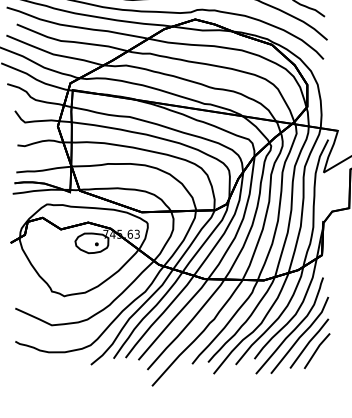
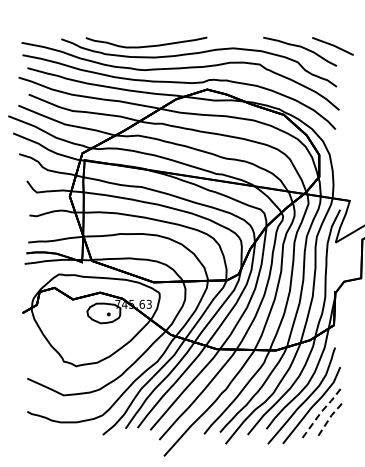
line: (308, 342) -> (320, 412), solid -> dashed
line: (316, 350) -> (328, 420), solid -> dashed

